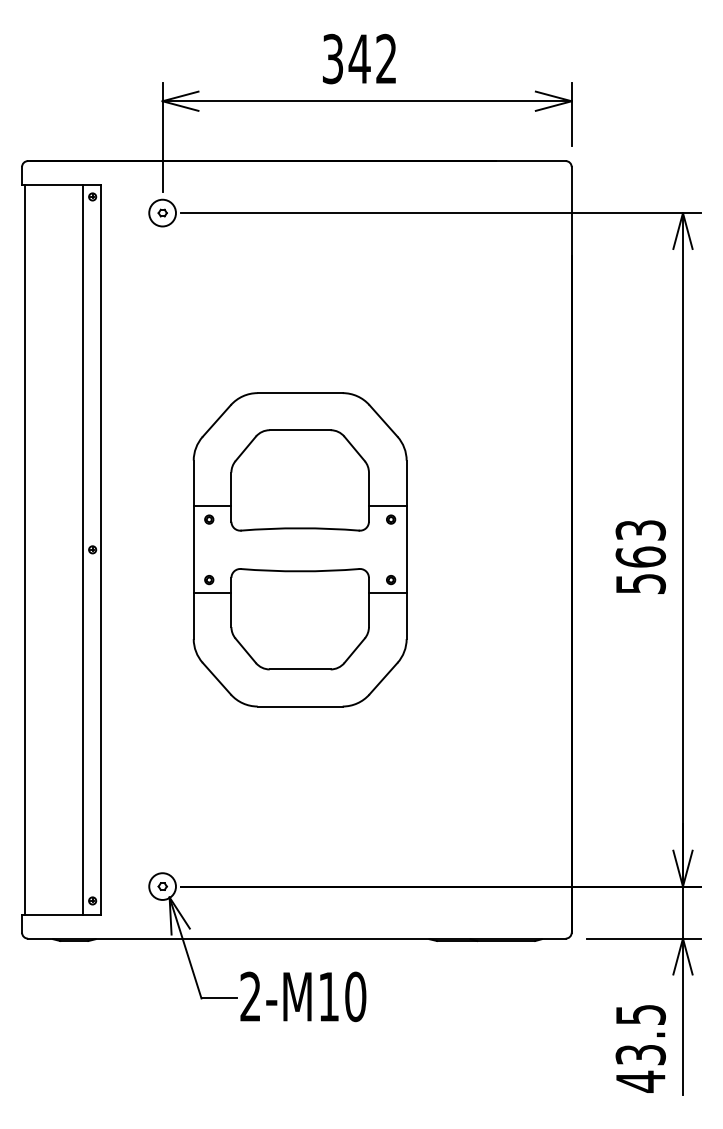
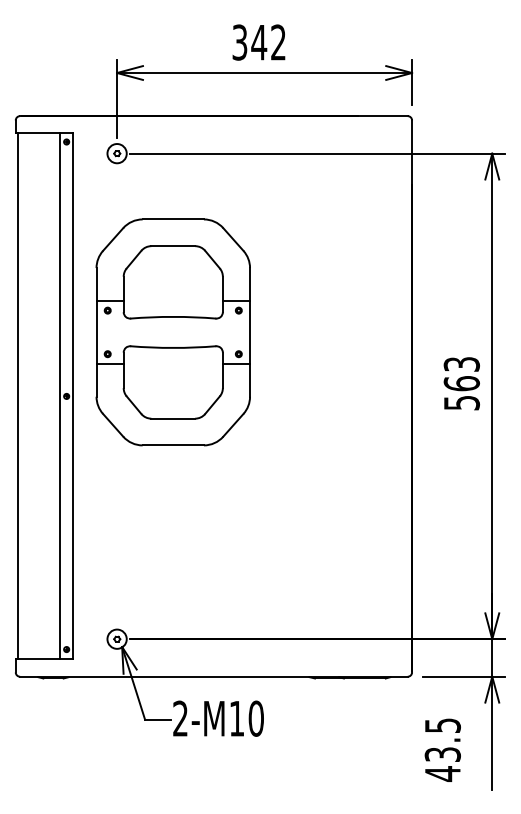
part: (299, 549) -> (172, 332), moved
text: (640, 556) -> (461, 383), moved
text: (640, 1047) -> (442, 749), moved

